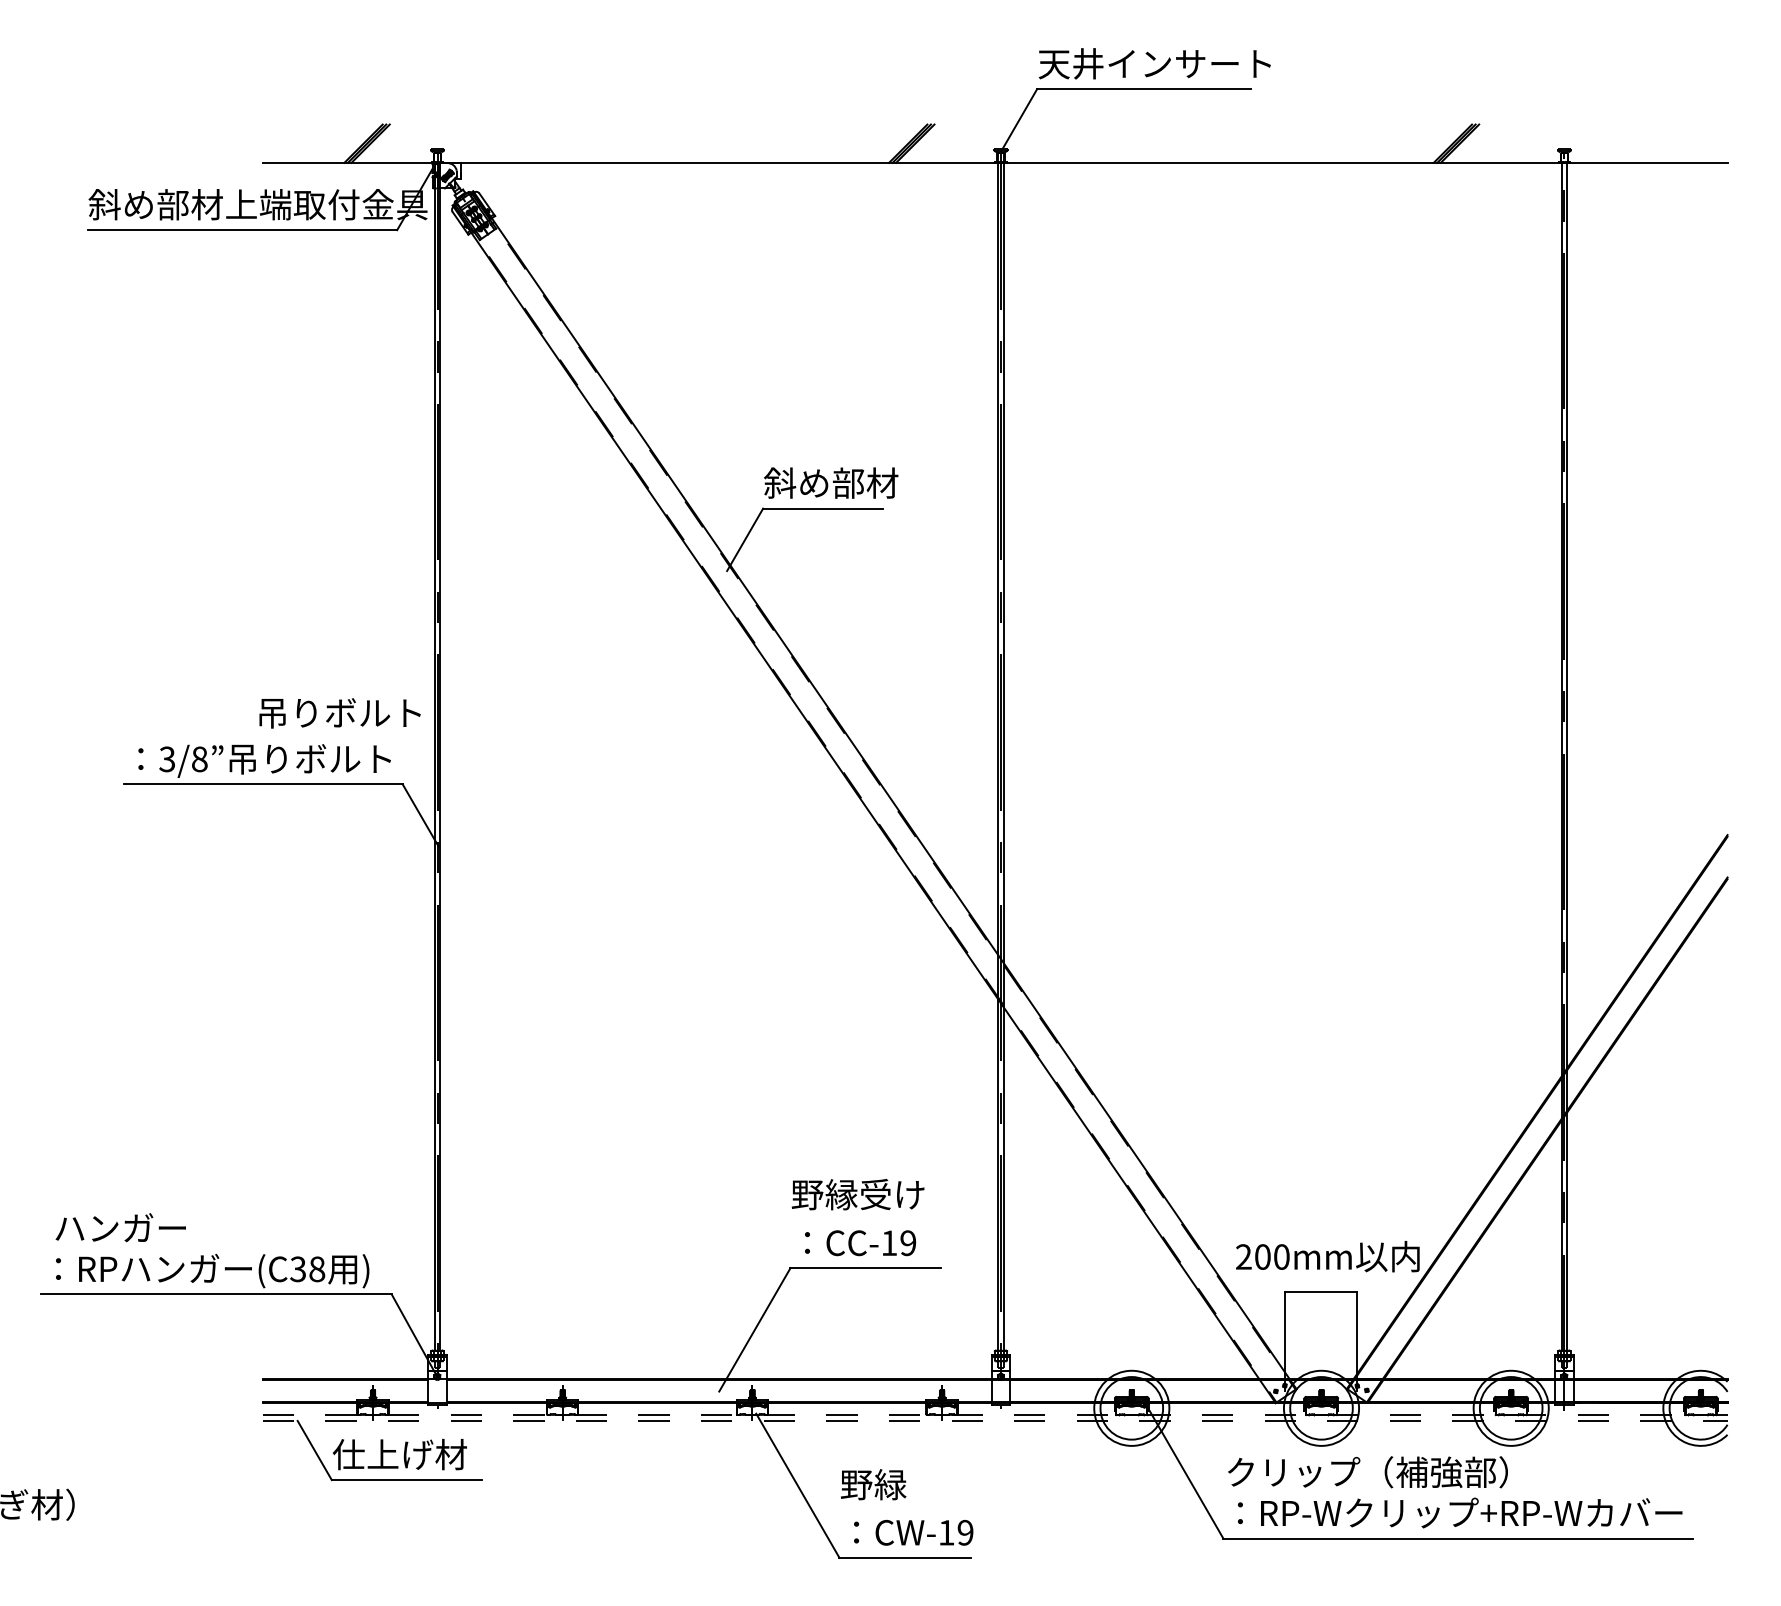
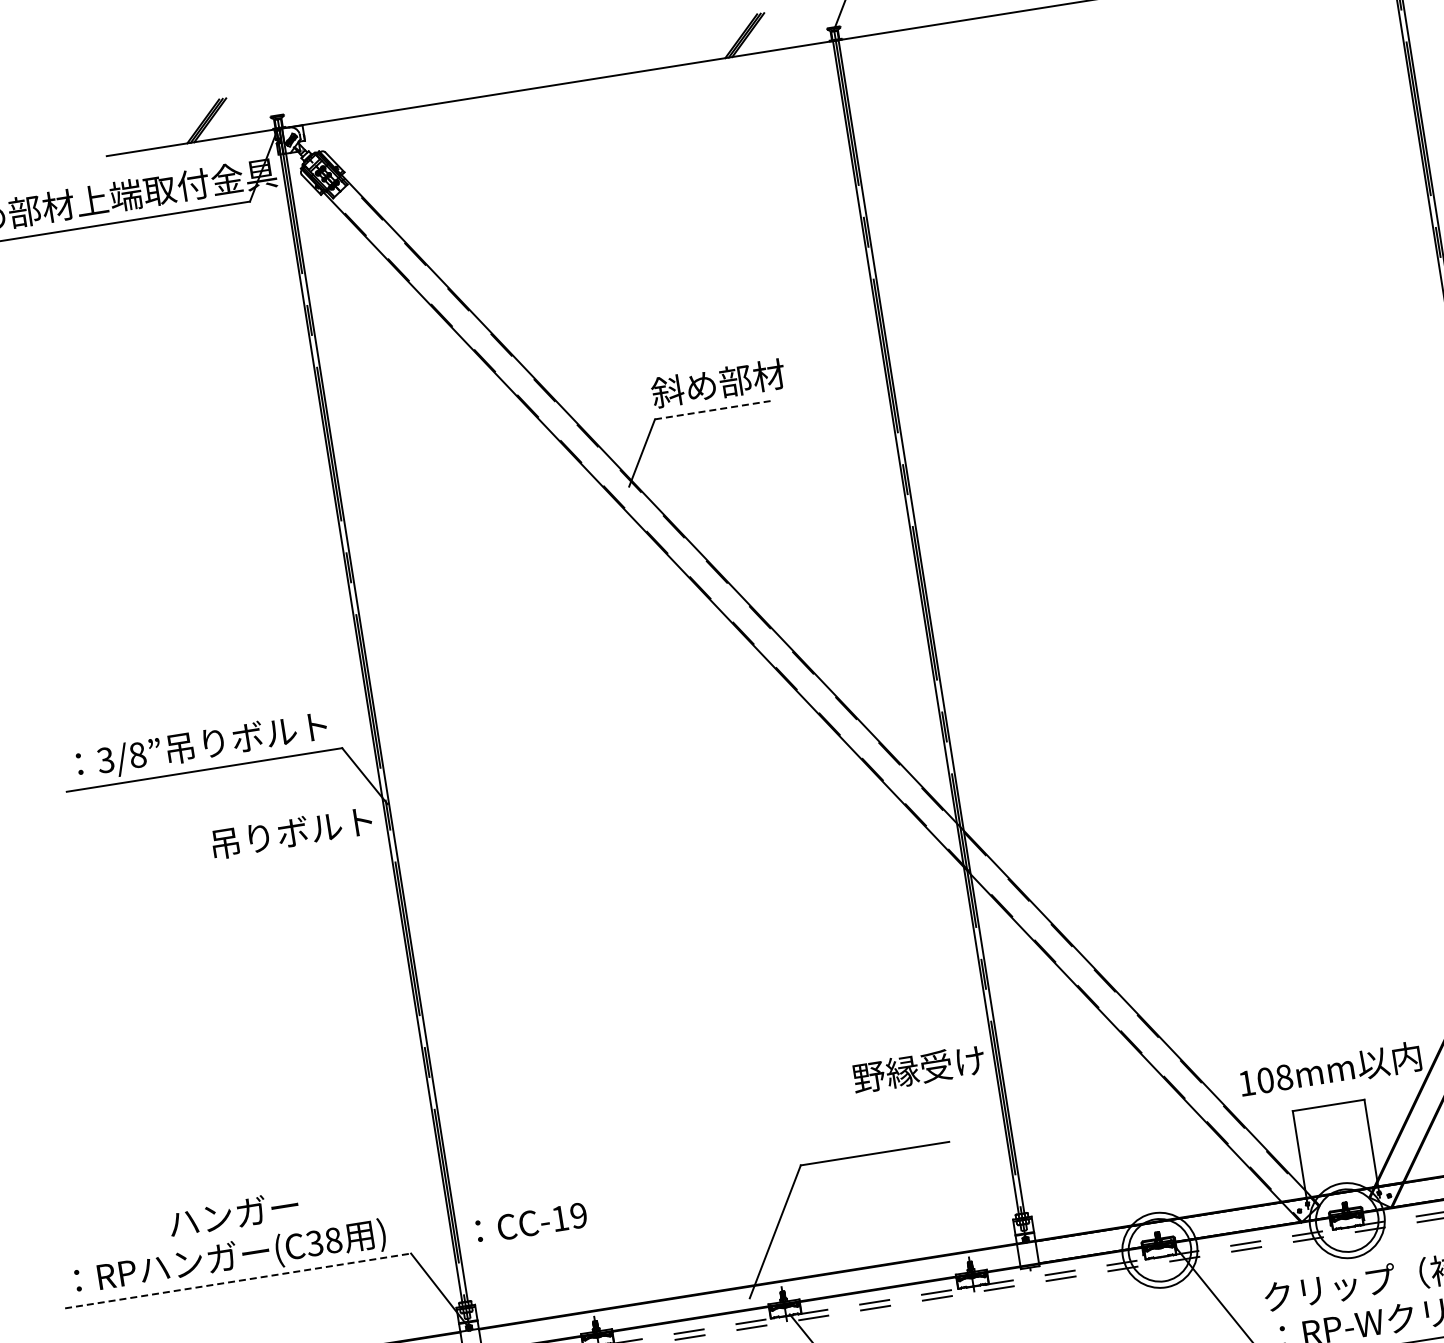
line: (823, 508) -> (714, 409), solid -> dashed
text: (339, 713) -> (291, 833), moved
text: (857, 1194) -> (918, 1069), moved
text: (120, 1227) -> (233, 1213), moved
text: (860, 1243) -> (531, 1223), moved
text: (1262, 1256) -> (1265, 1079), 200mm -> 108mm
line: (217, 1294) -> (239, 1280), solid -> dashed

